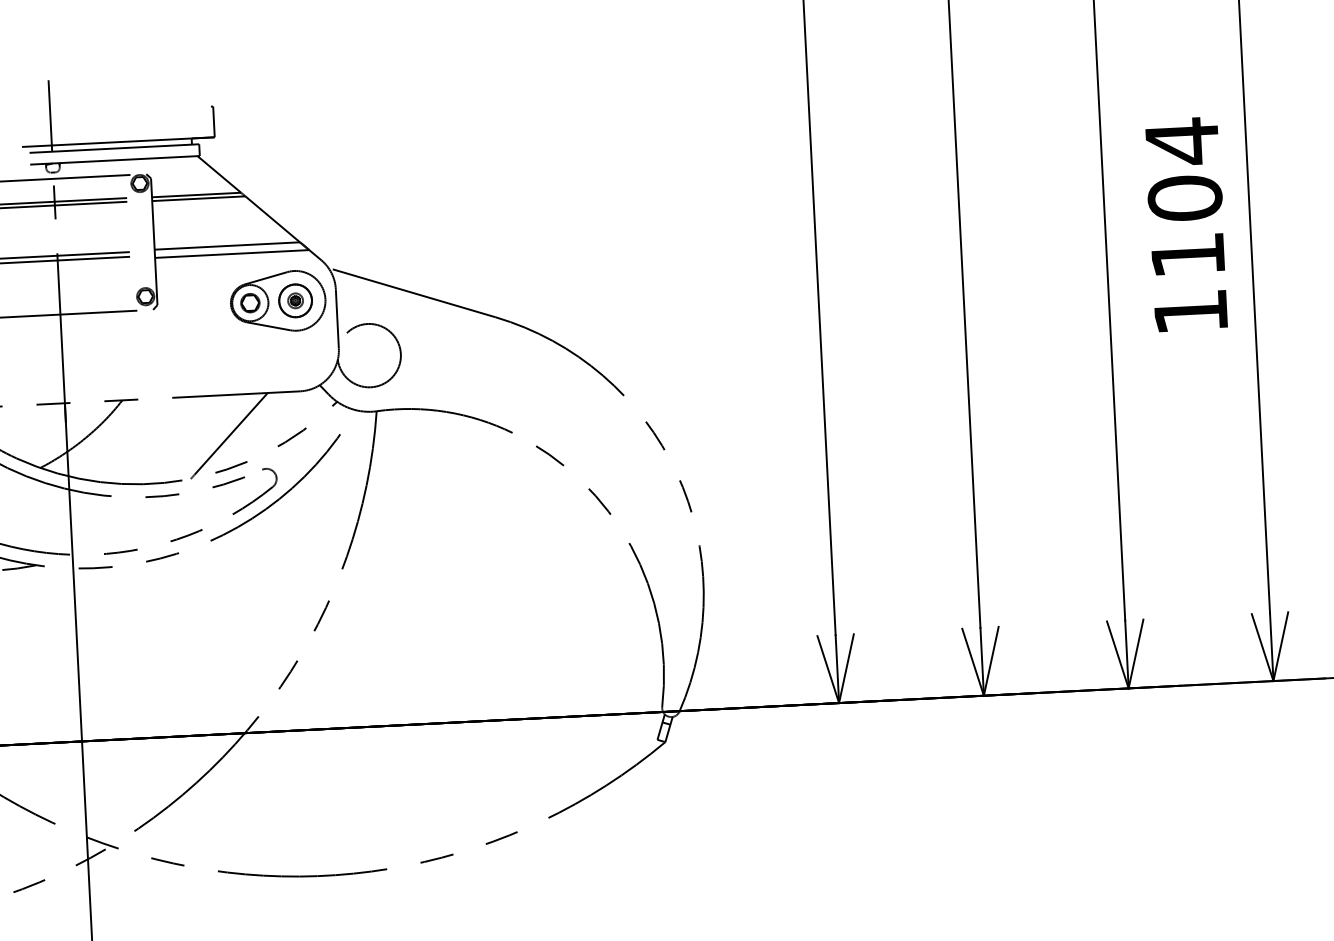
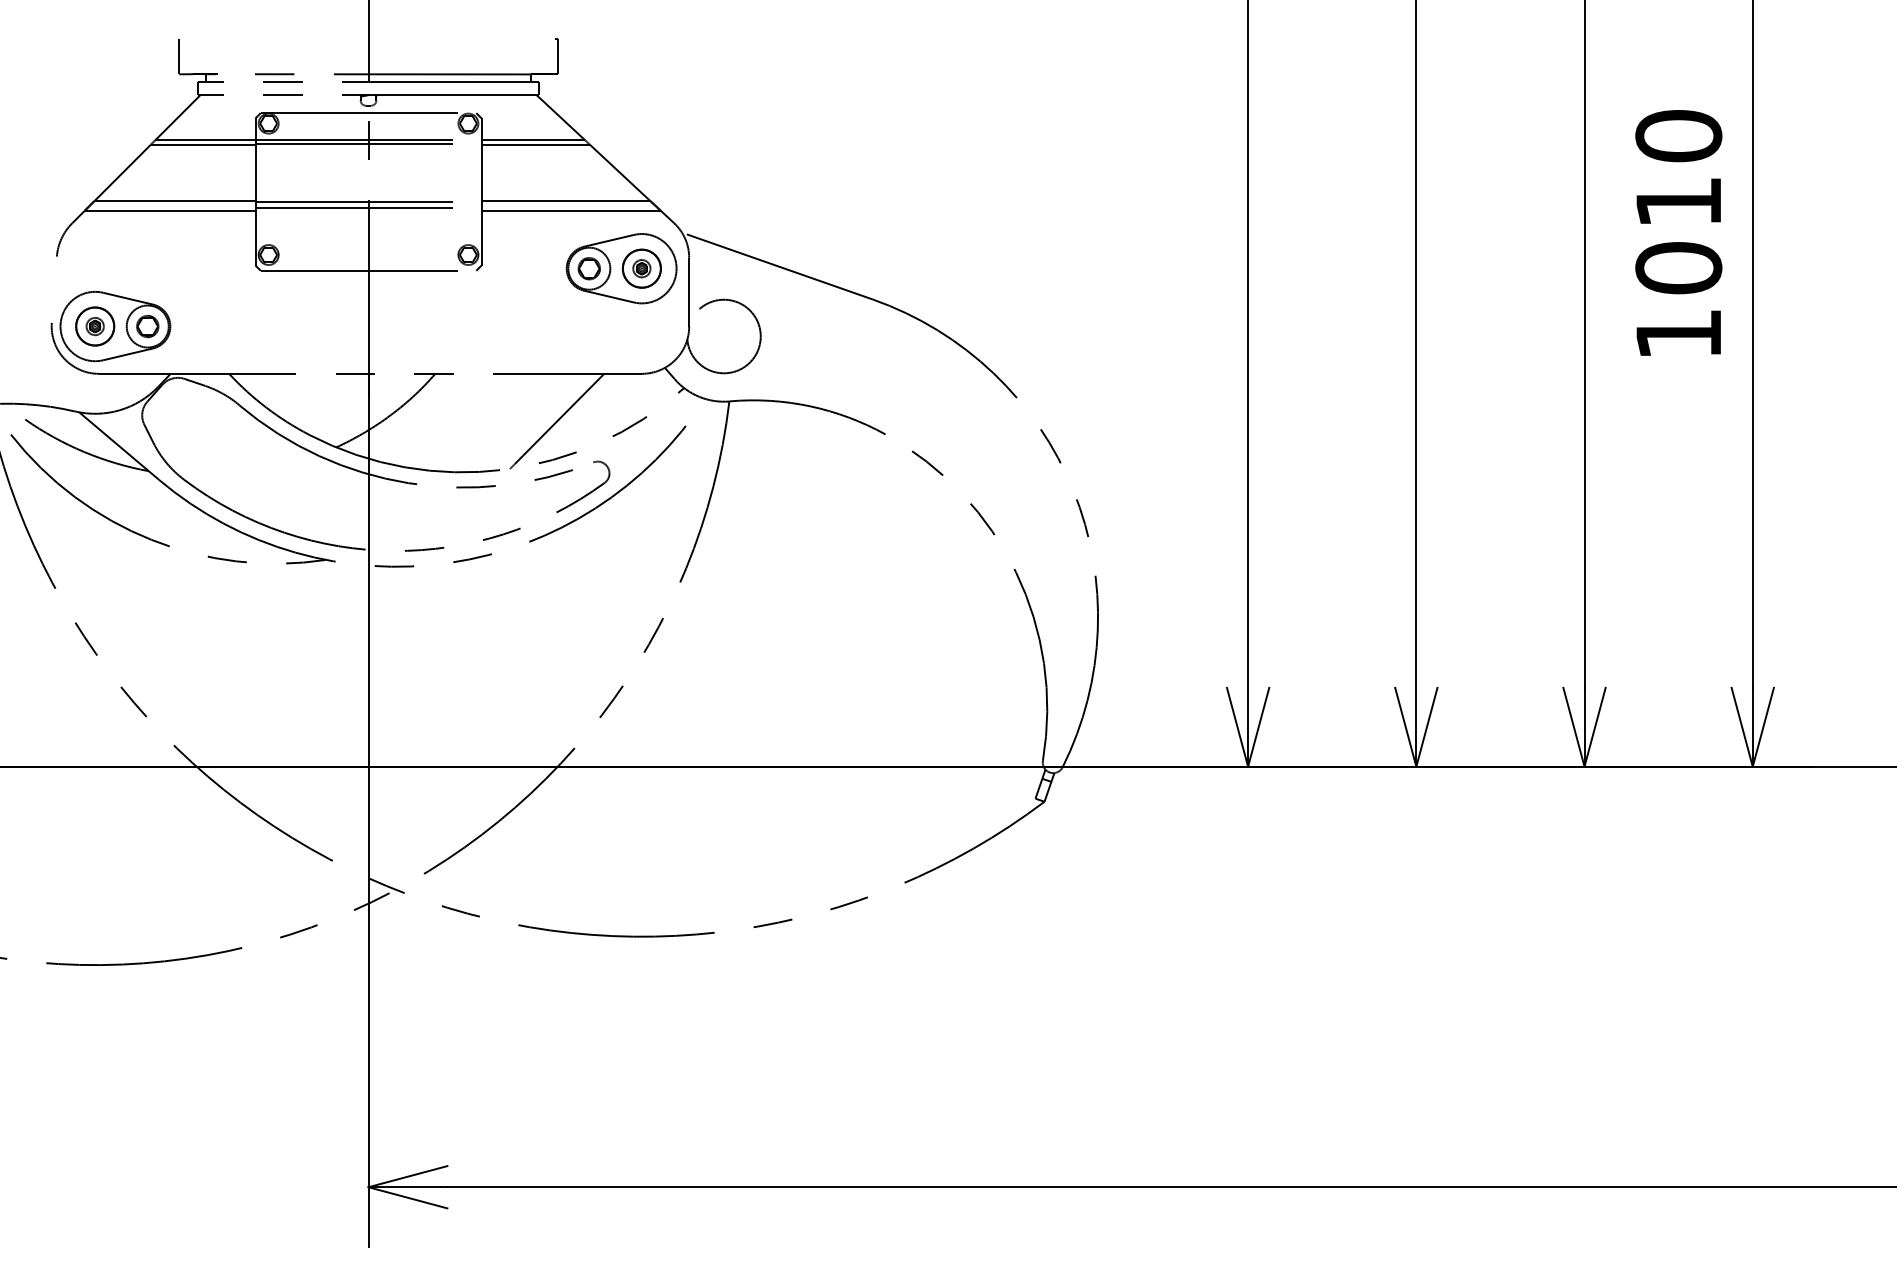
text: (1184, 197) -> (1678, 201), 1104 -> 1010

